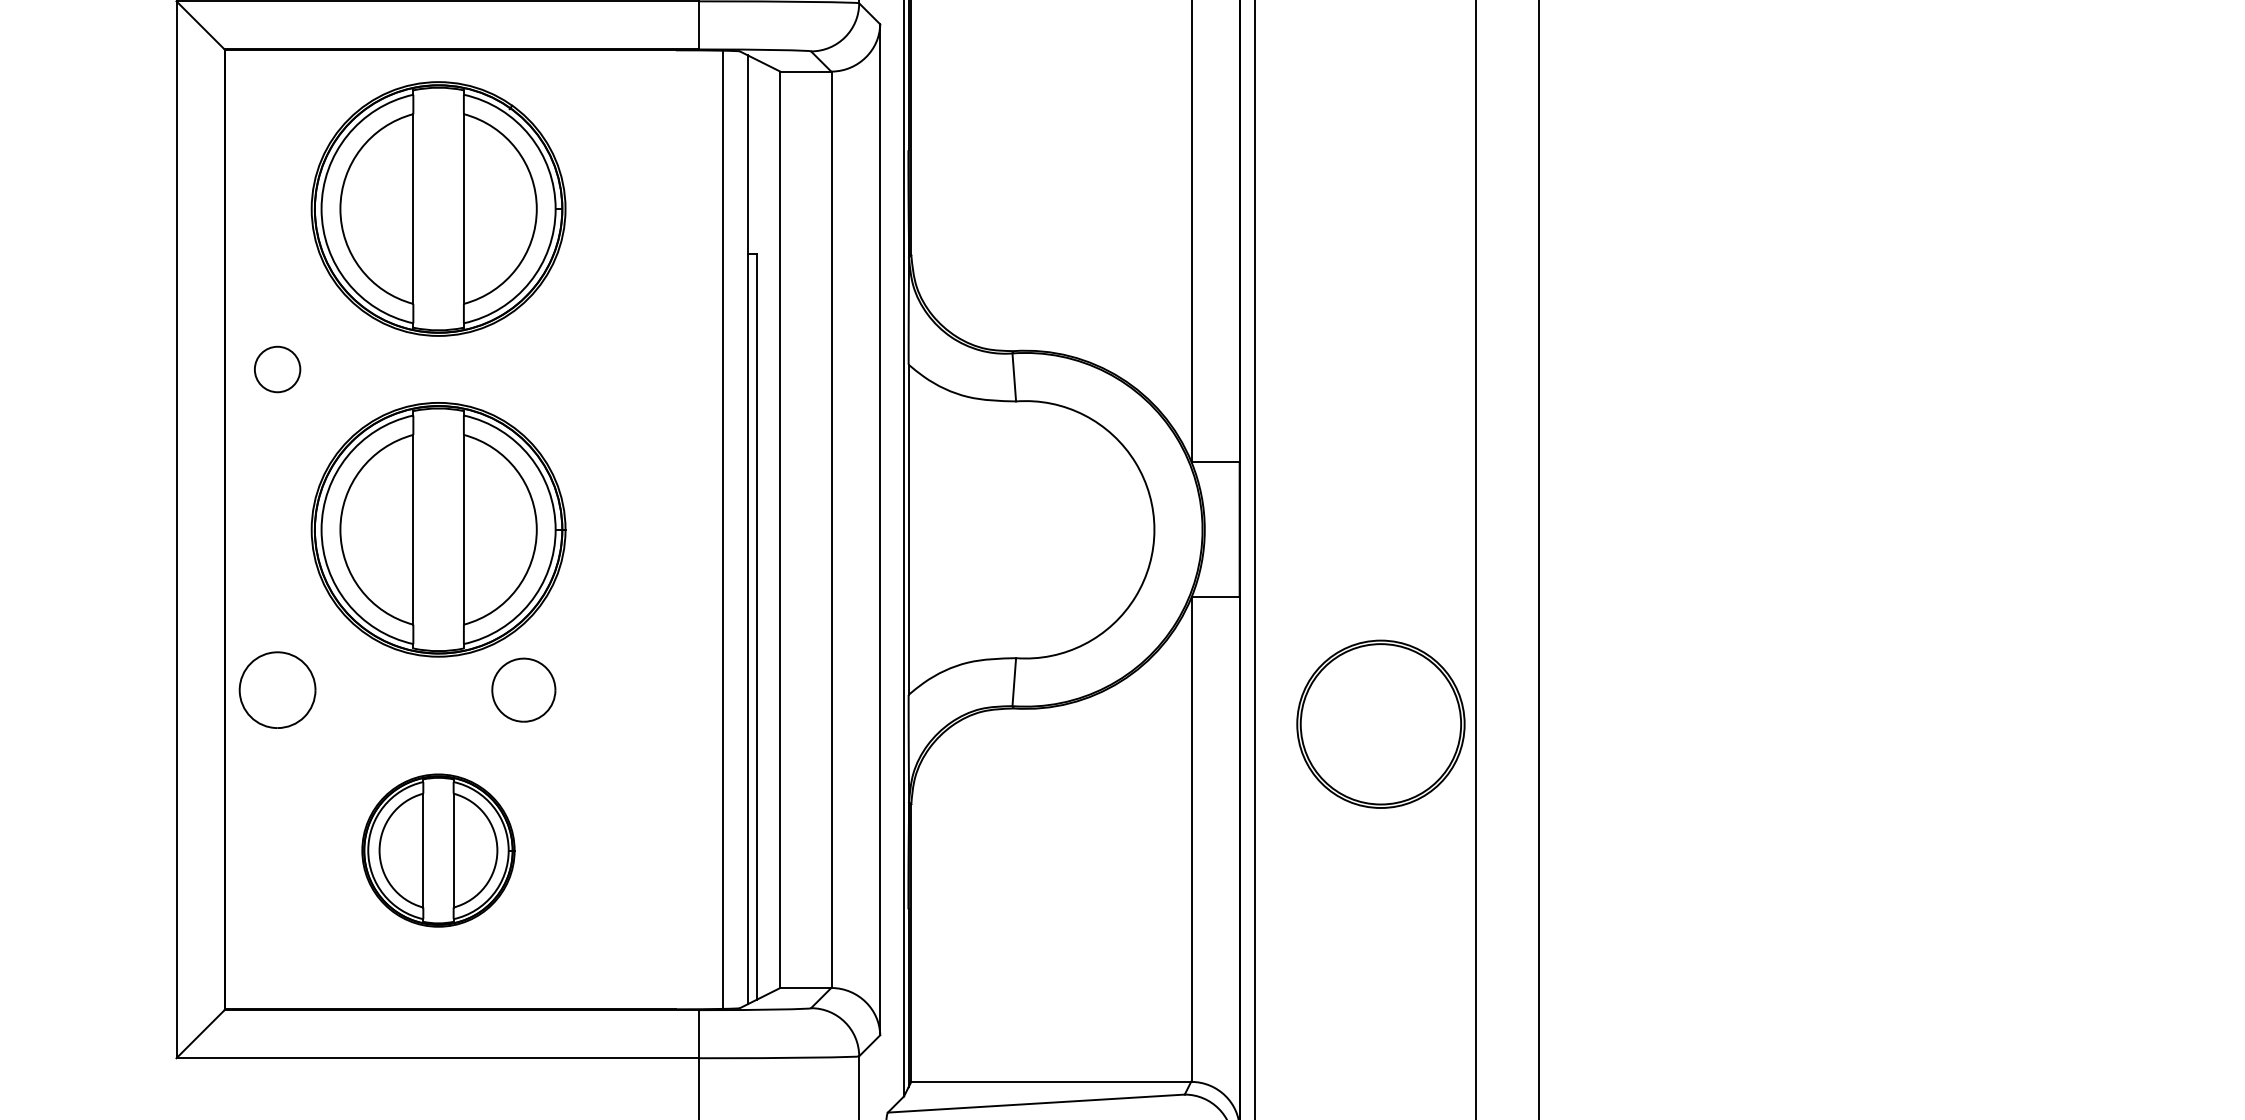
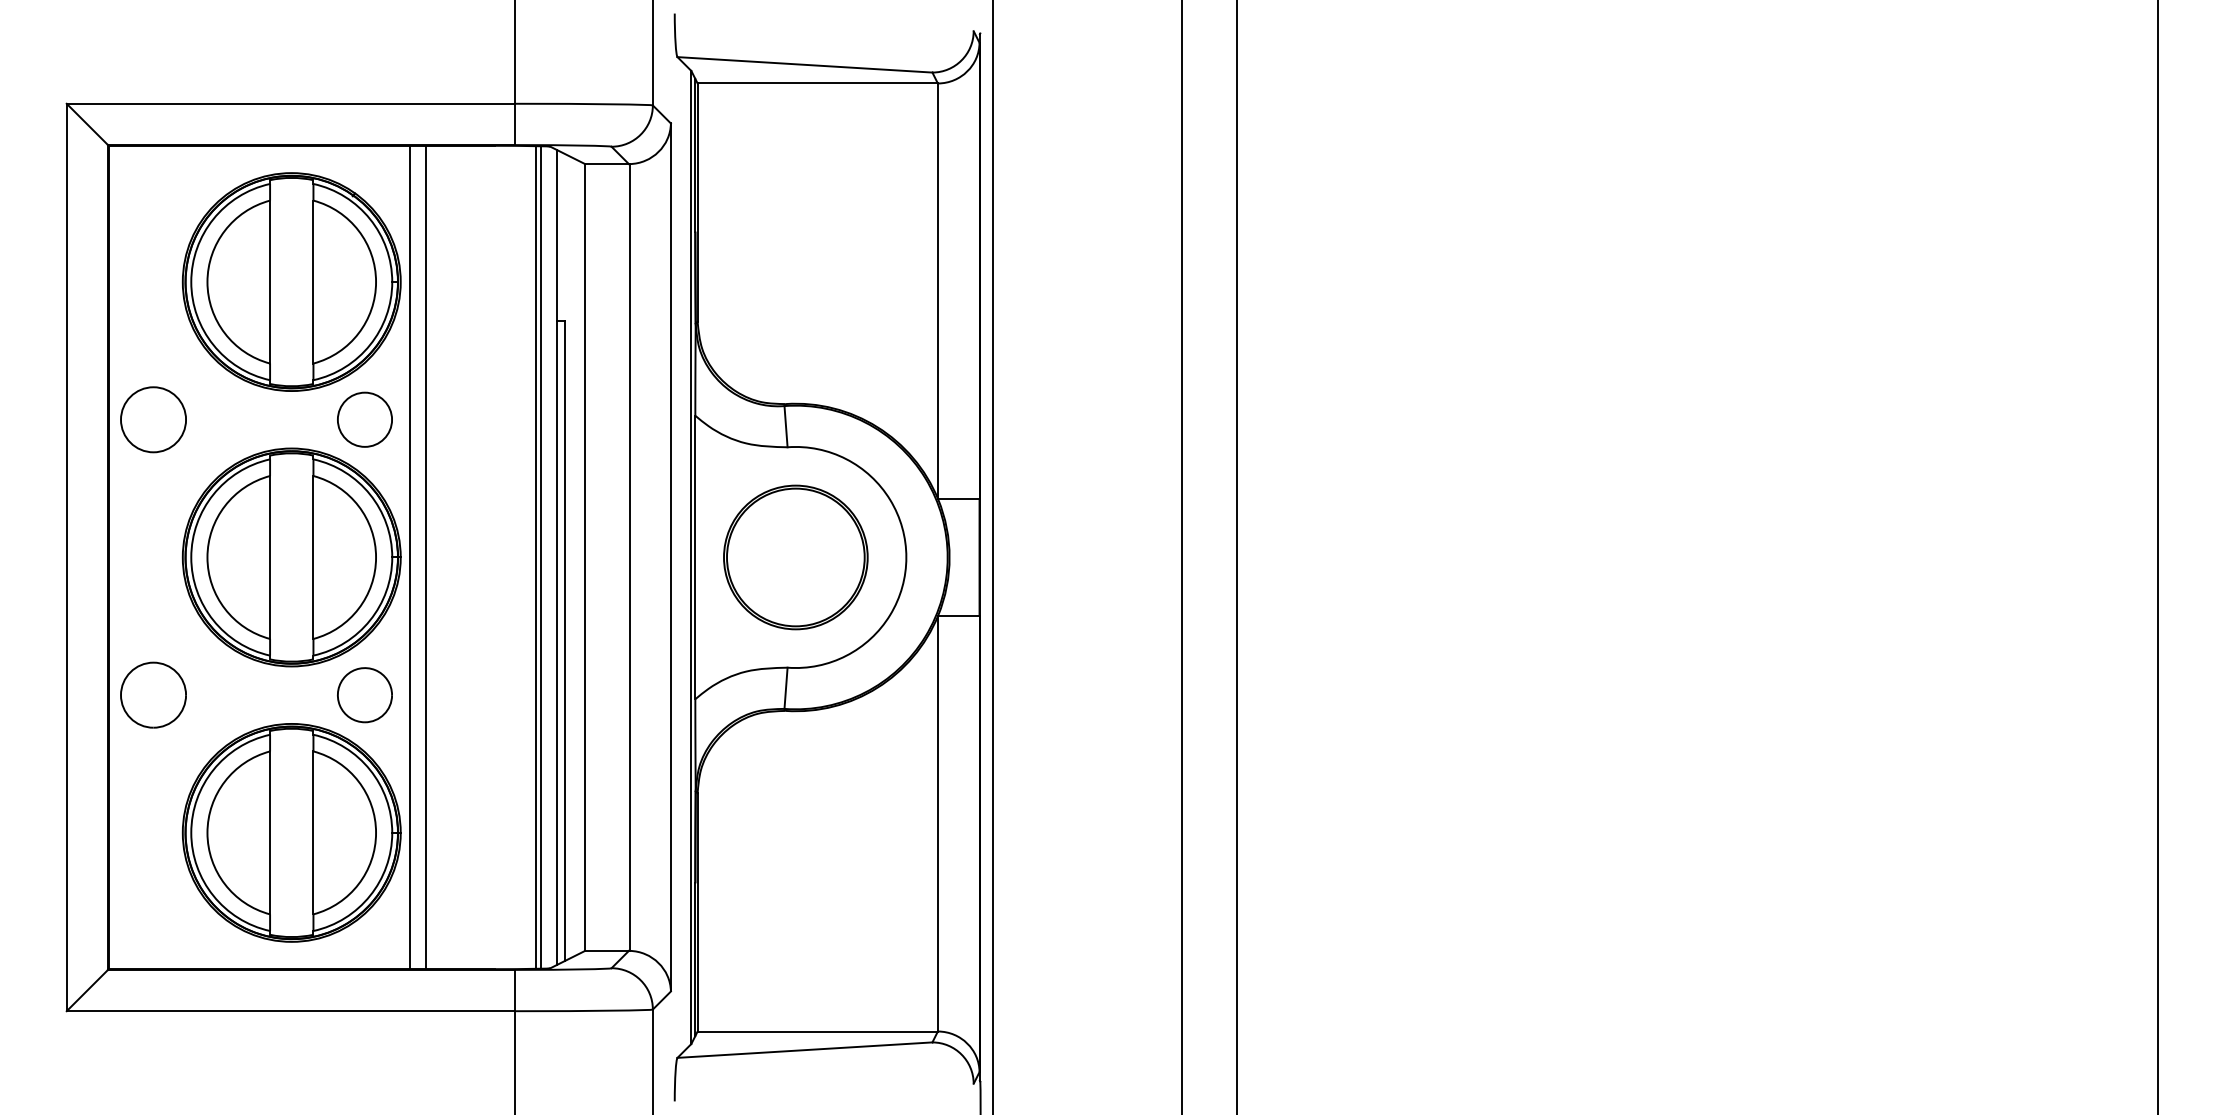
circle: (277, 369) -> (153, 419), size x1.67
circle: (523, 369) -> (364, 419), added
line: (576, 529) -> (410, 557), added
line: (594, 529) -> (425, 557), added
line: (729, 529) -> (541, 557), added
part: (1380, 724) -> (795, 557), moved
part: (438, 850) -> (291, 832), size x1.67

